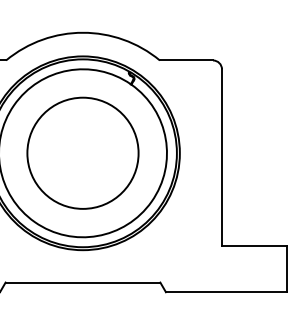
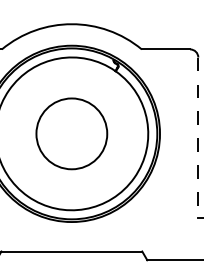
circle: (82, 152) -> (71, 133), size x0.7
line: (221, 158) -> (197, 138), solid -> dashed

